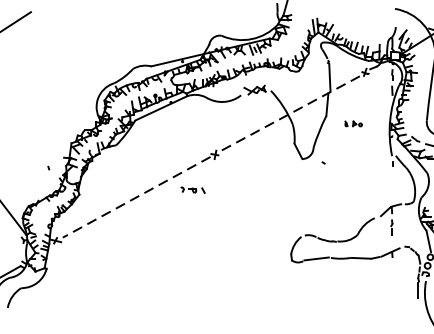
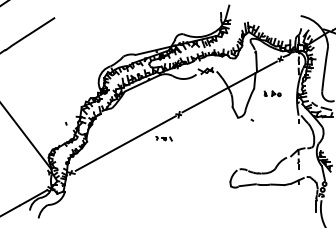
line: (289, 113) -> (229, 86), dashed -> solid
part: (353, 123) -> (272, 93), size x1.43
line: (136, 197) -> (125, 143), dashed -> solid

